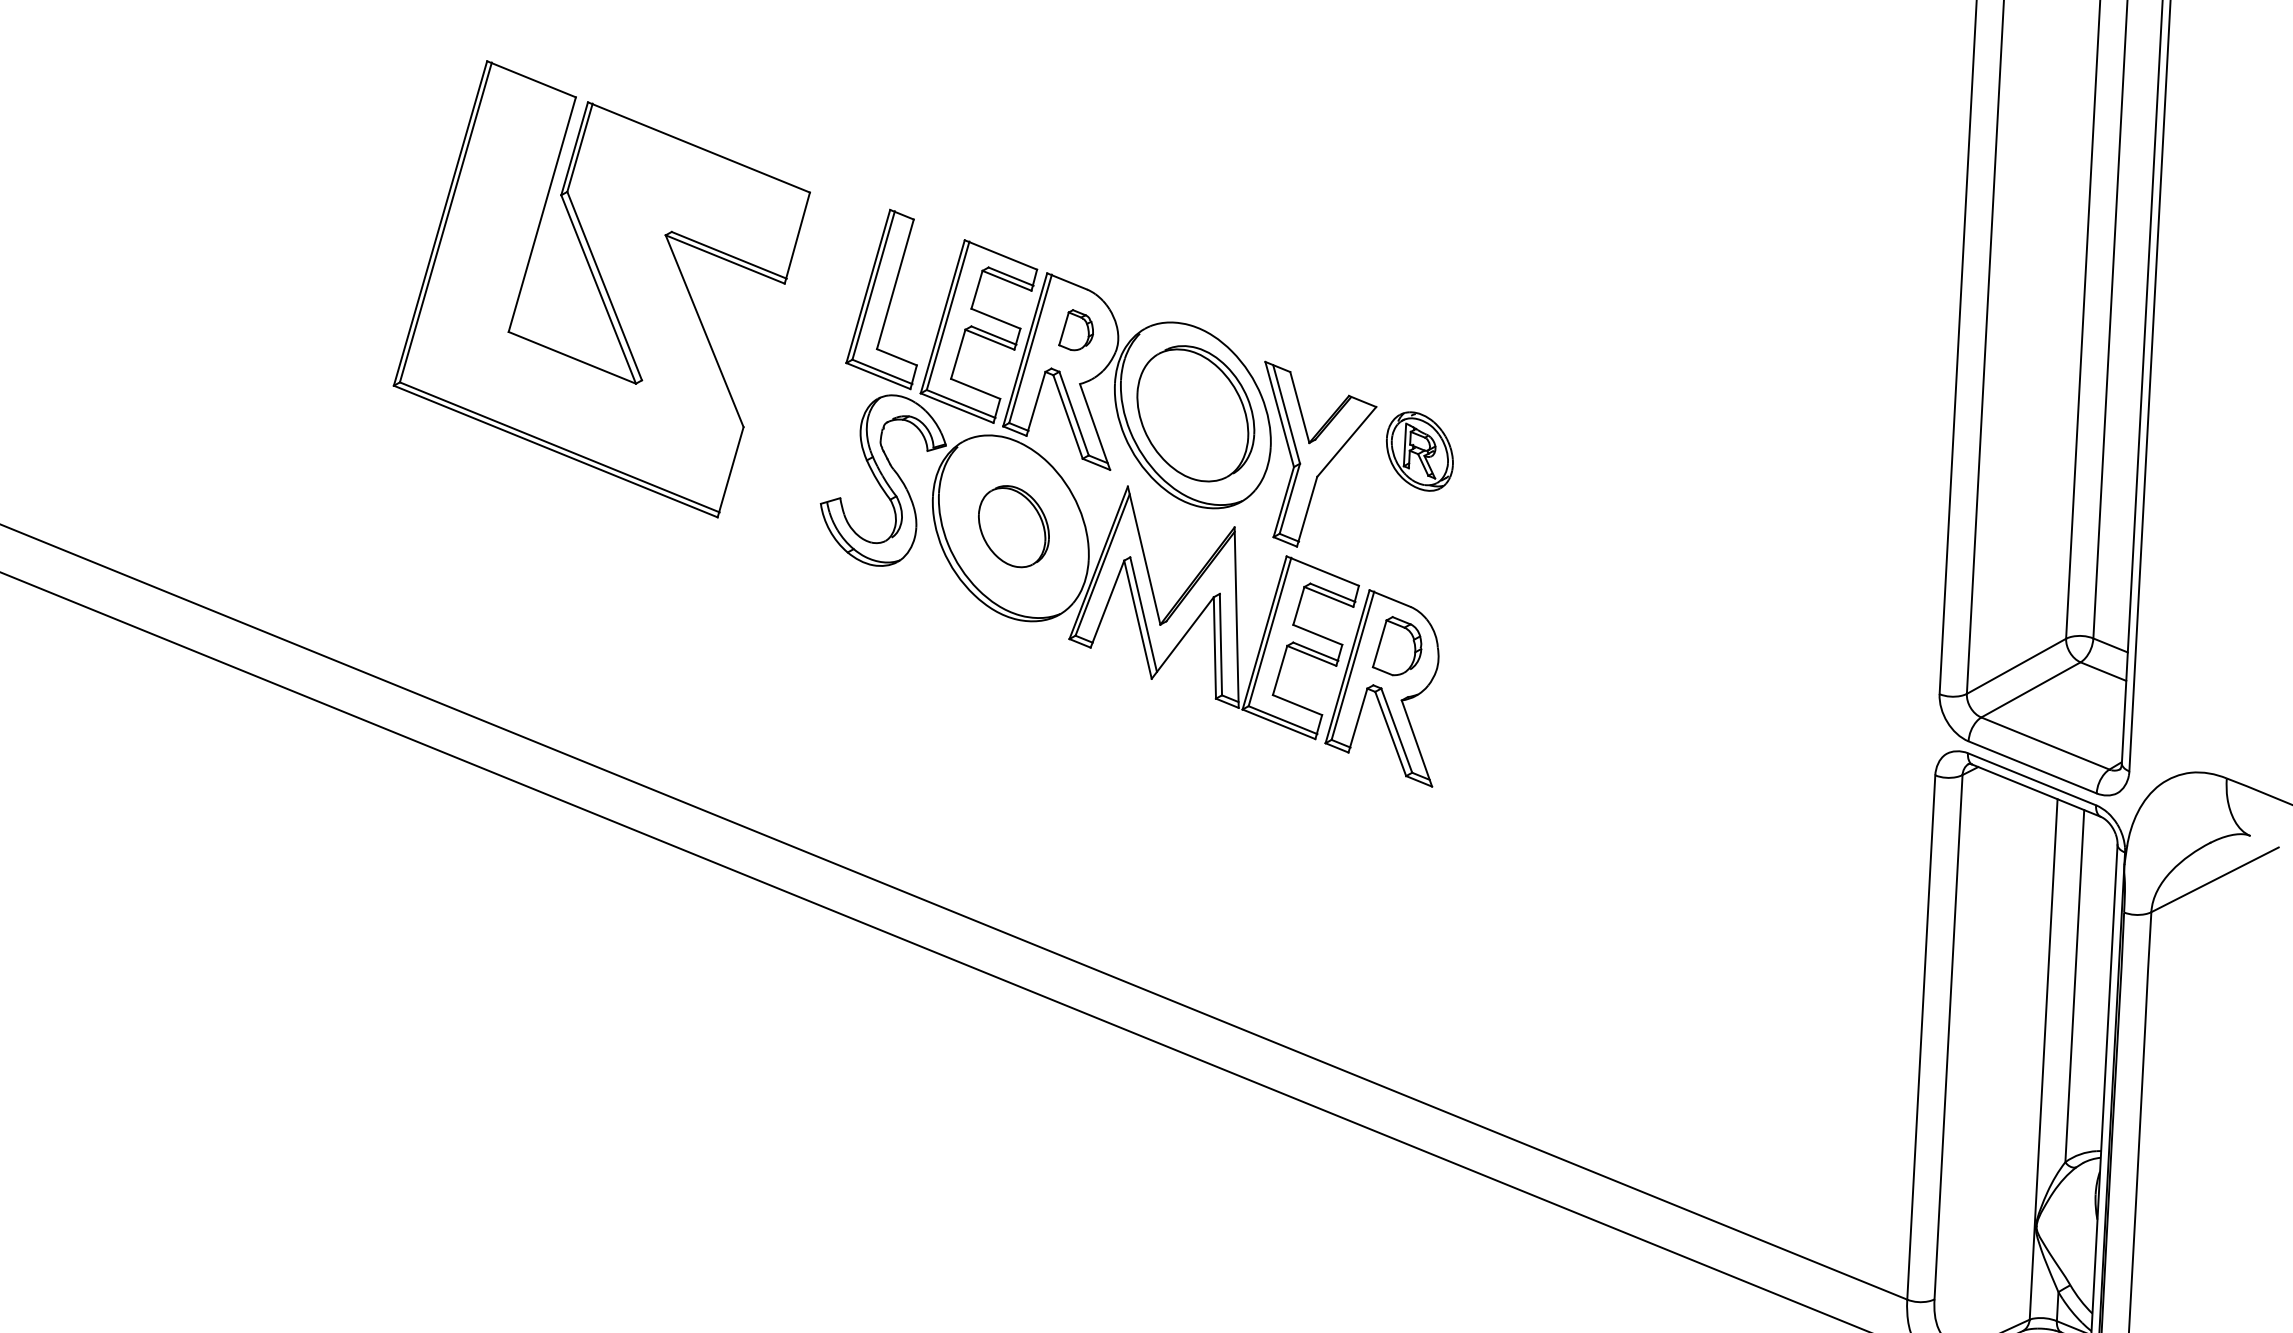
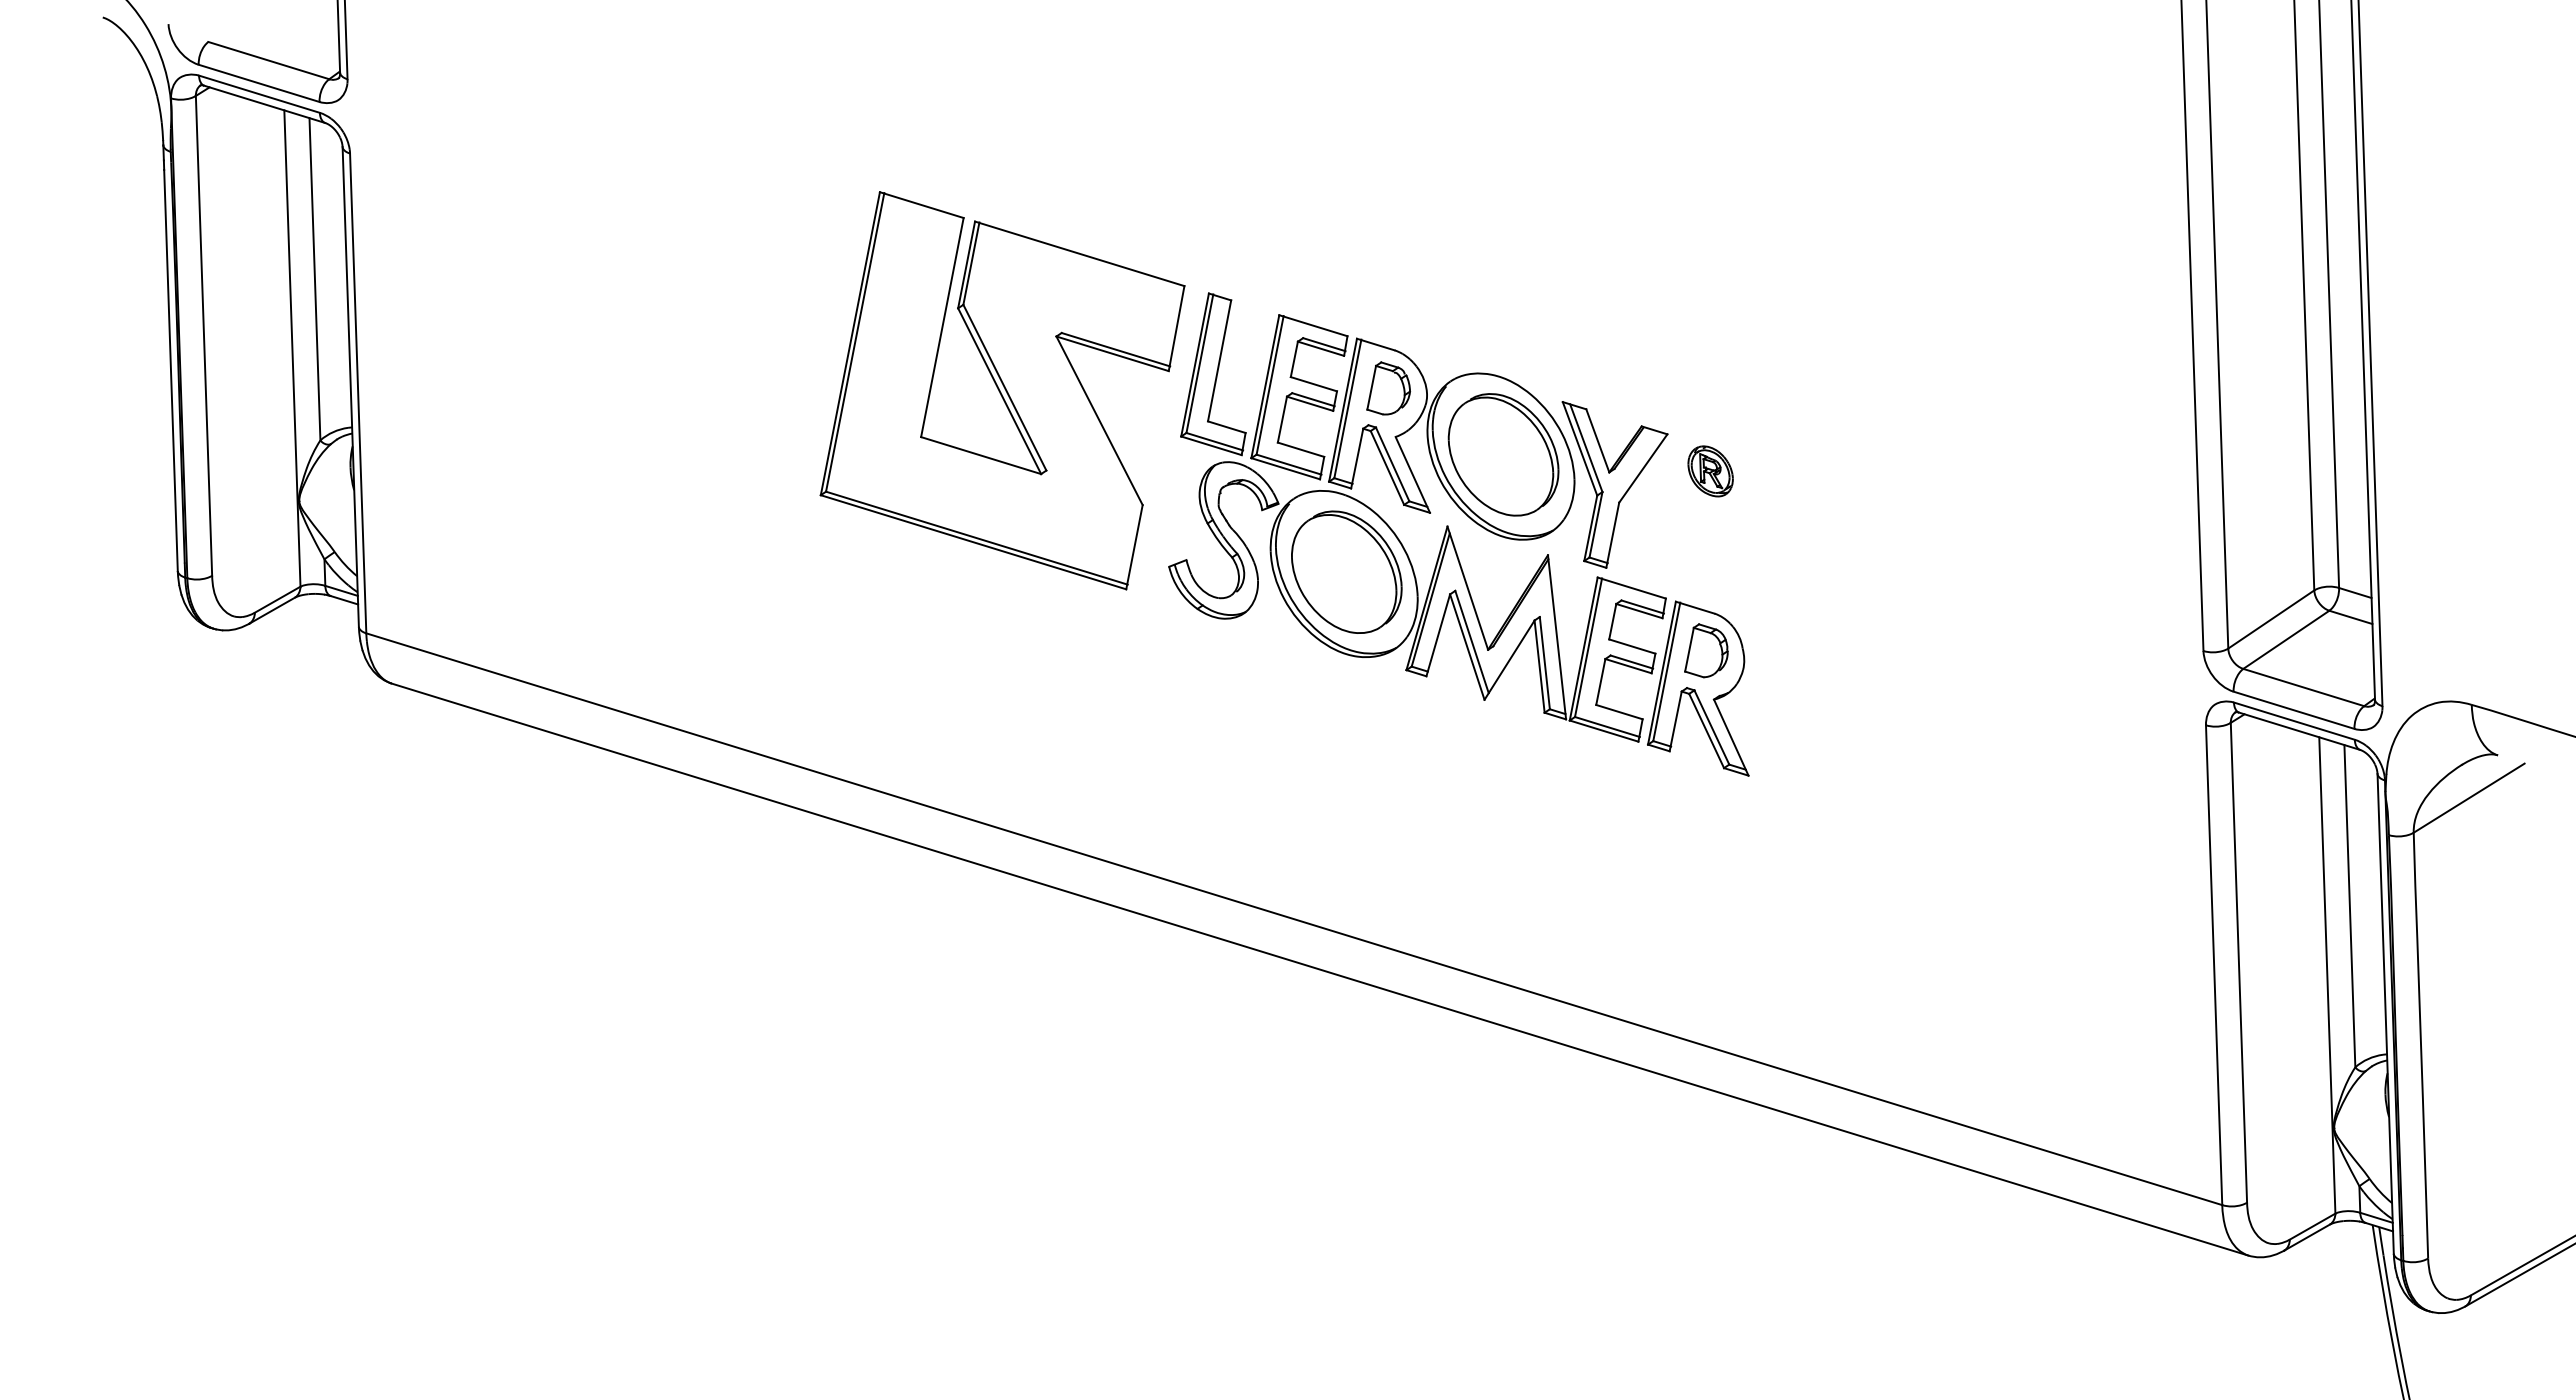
part: (601, 288) -> (1002, 390), moved
part: (1076, 330) -> (1388, 388), size x1.43
part: (1419, 451) -> (1710, 471), size x0.71
part: (1013, 525) -> (1346, 571), size x1.67

